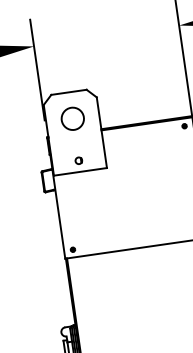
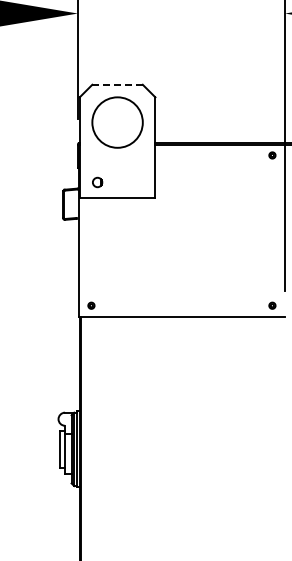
line: (69, 92) -> (118, 84), solid -> dashed
circle: (72, 118) -> (117, 122), size x1.6
part: (78, 160) -> (97, 182), moved

